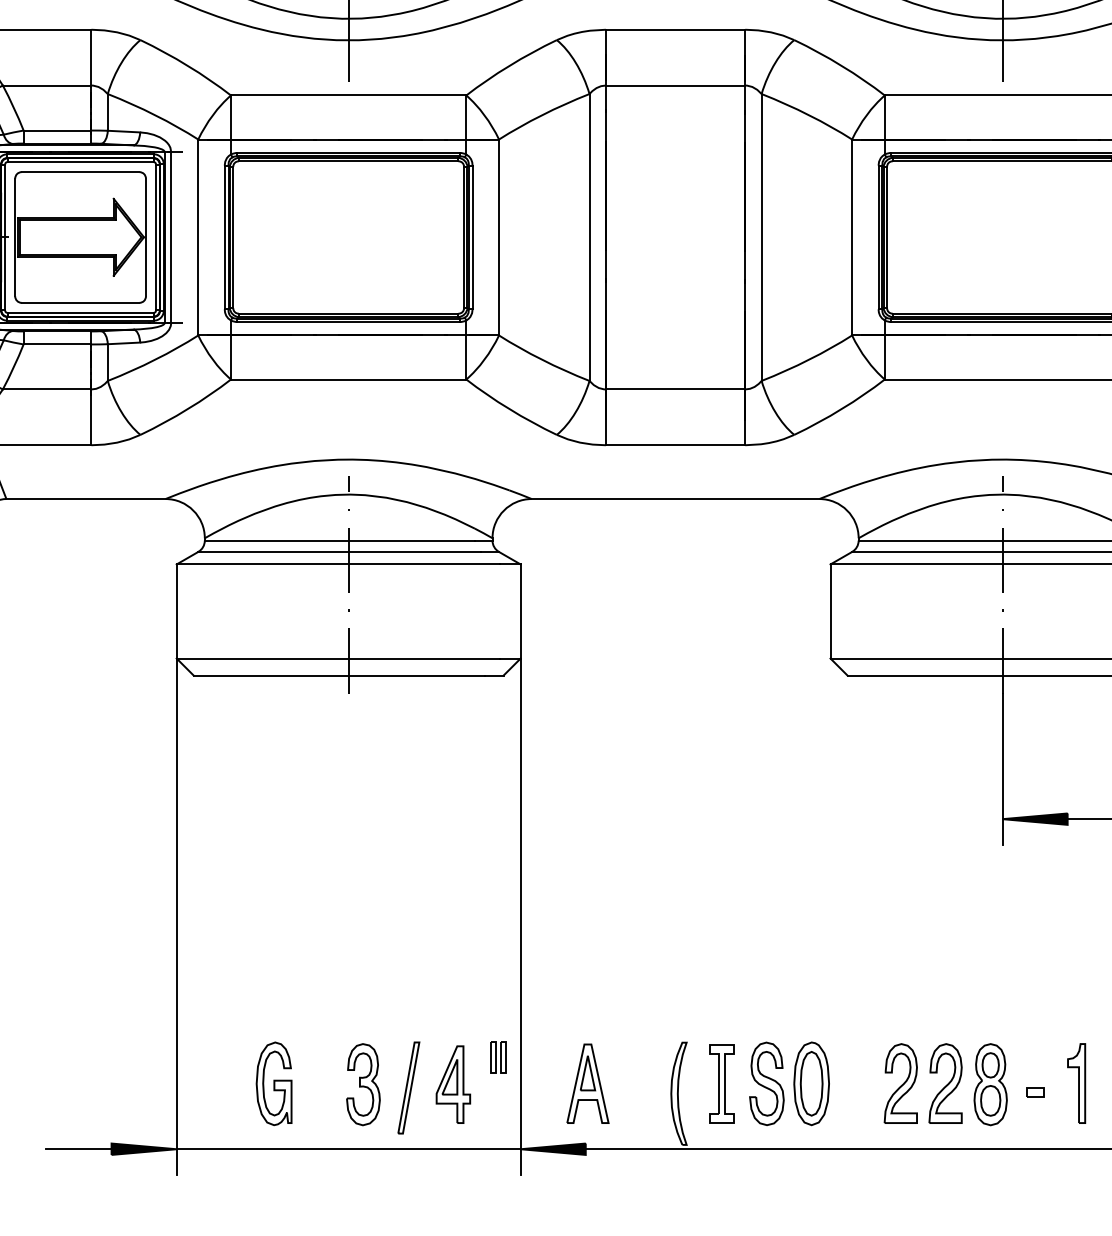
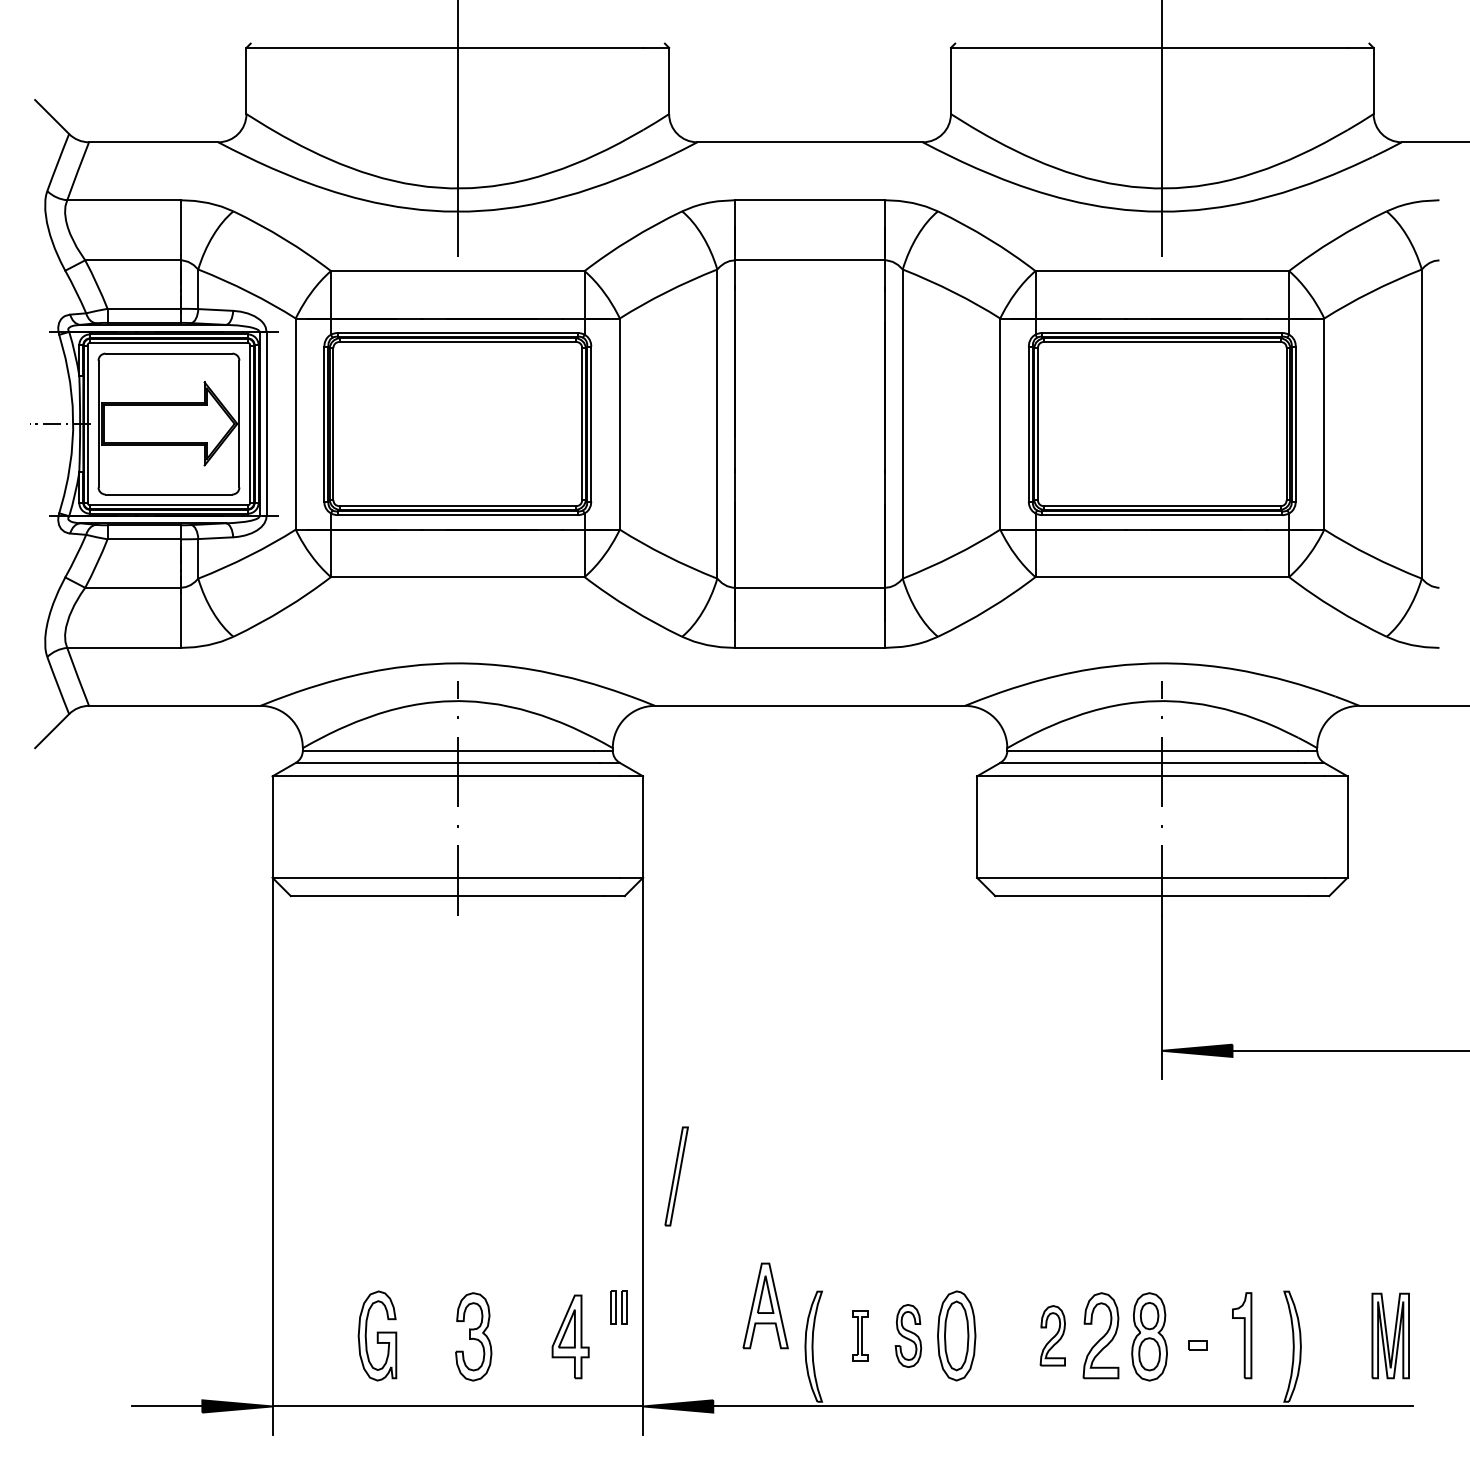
part: (587, 1083) -> (765, 1305), moved
part: (722, 1083) -> (860, 1335), size x0.6
part: (766, 1083) -> (908, 1335), size x0.7
part: (900, 1083) -> (1052, 1335), size x0.7
part: (408, 1088) -> (676, 1176), moved

